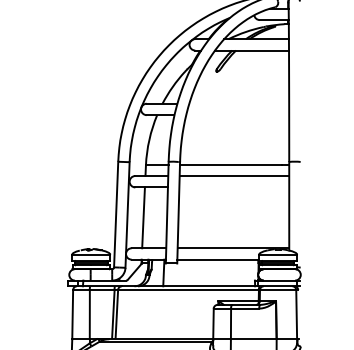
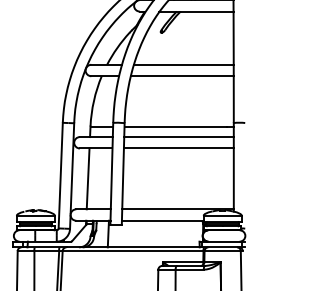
line: (238, 103) -> (183, 64), added
line: (237, 115) -> (182, 76), added
line: (234, 187) -> (179, 148), added

